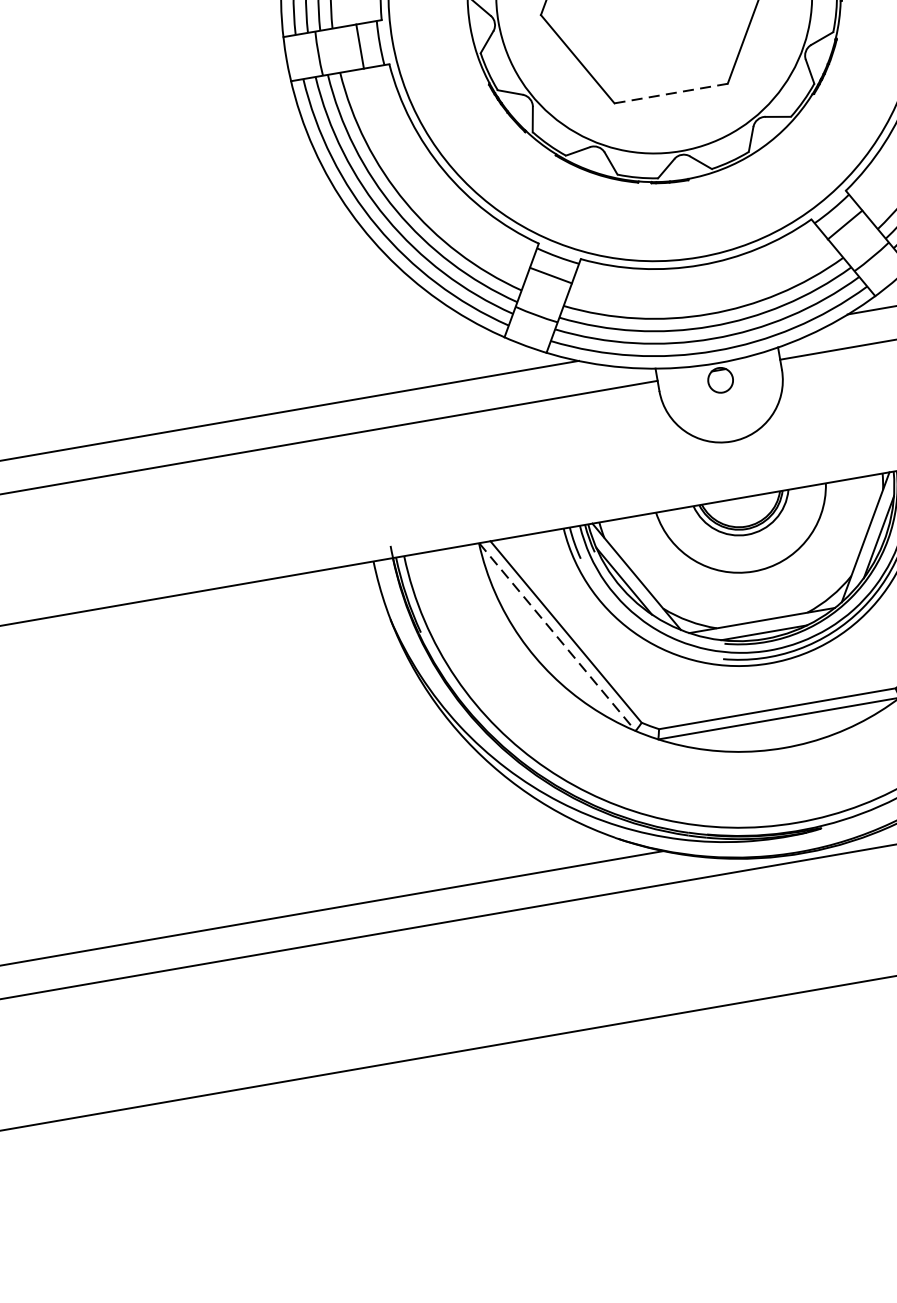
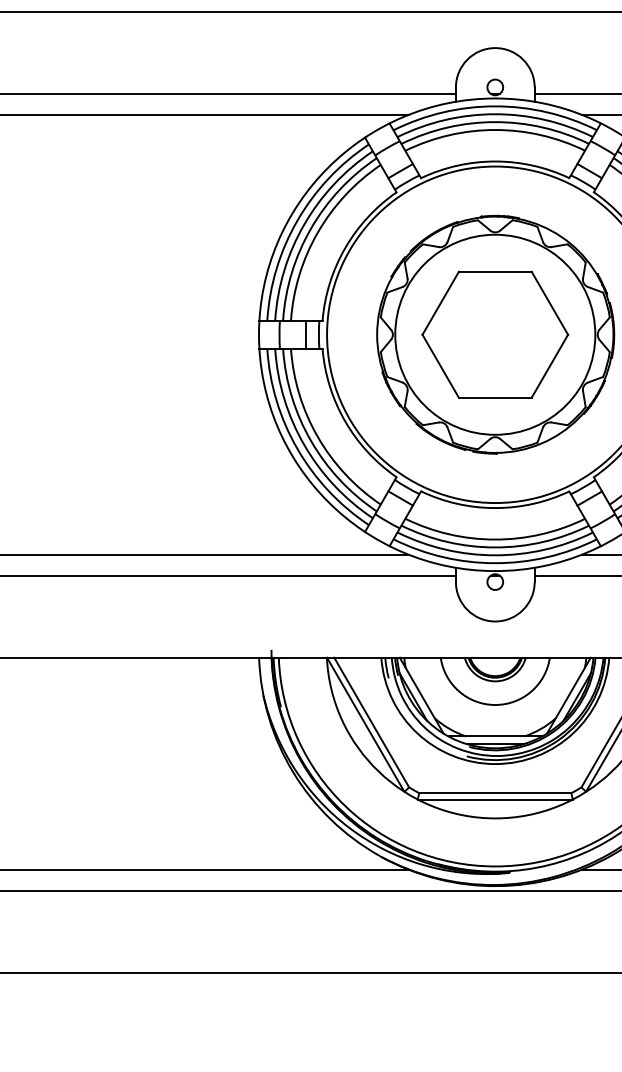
line: (671, 93) -> (495, 397), dashed -> solid
line: (557, 638) -> (365, 725), dashed -> solid

